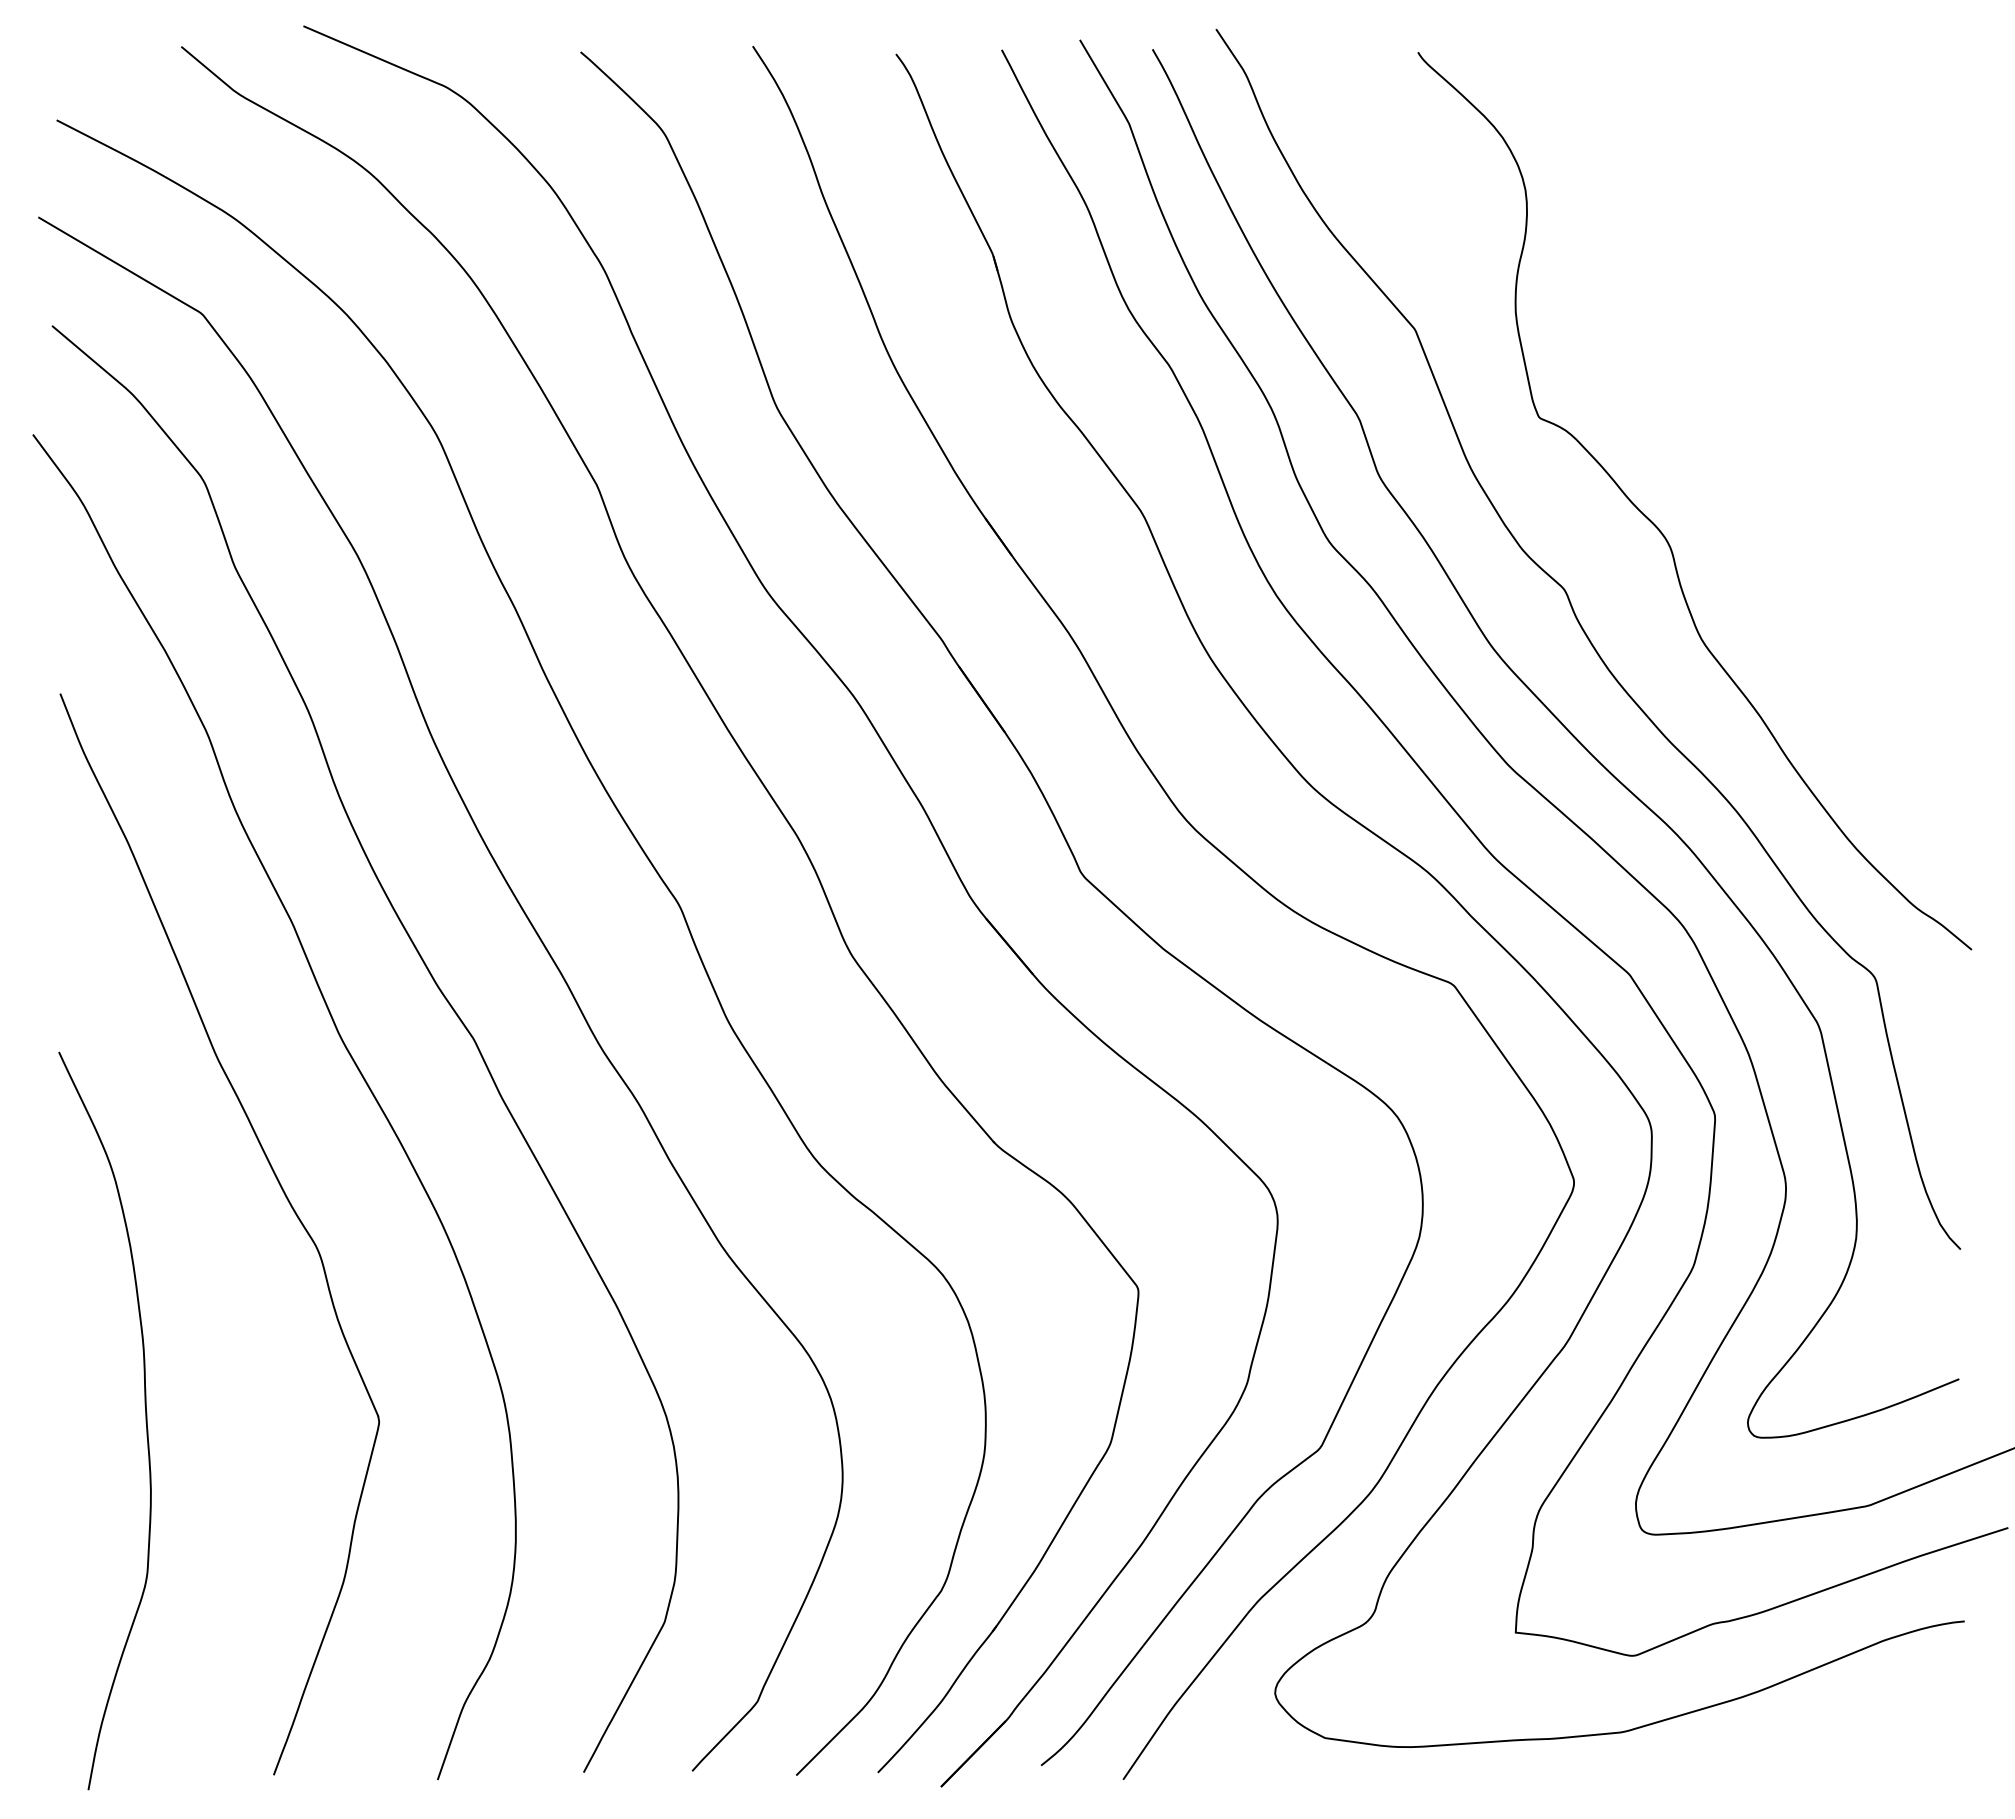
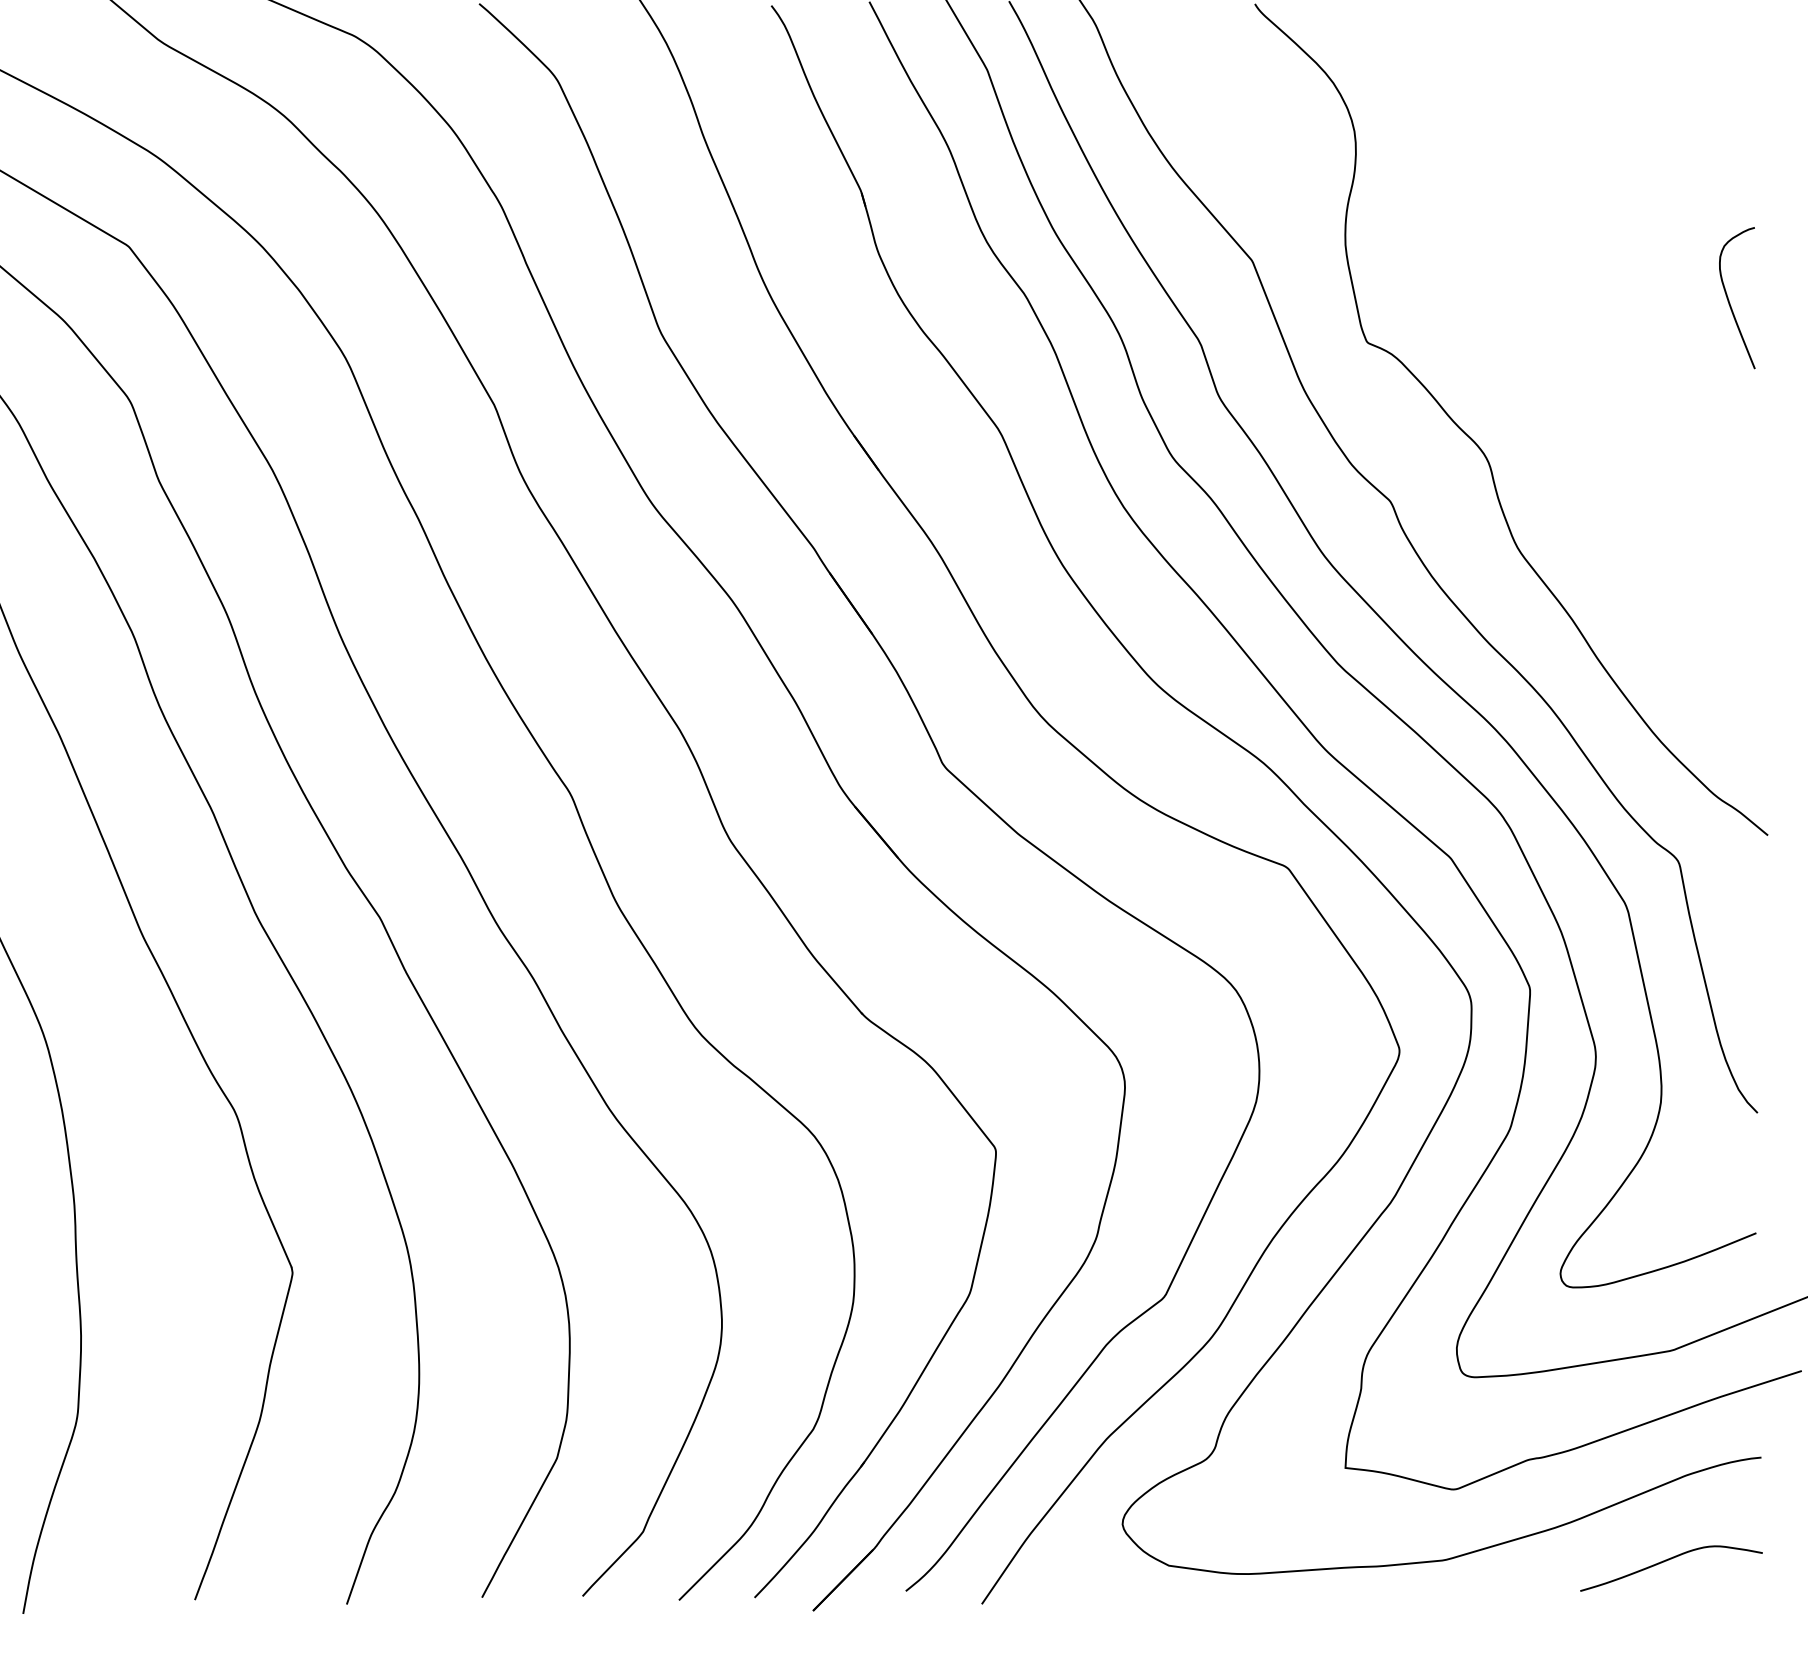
curve: (1930, 373) -> (1729, 301), added
curve: (1862, 1733) -> (1666, 1561), added

